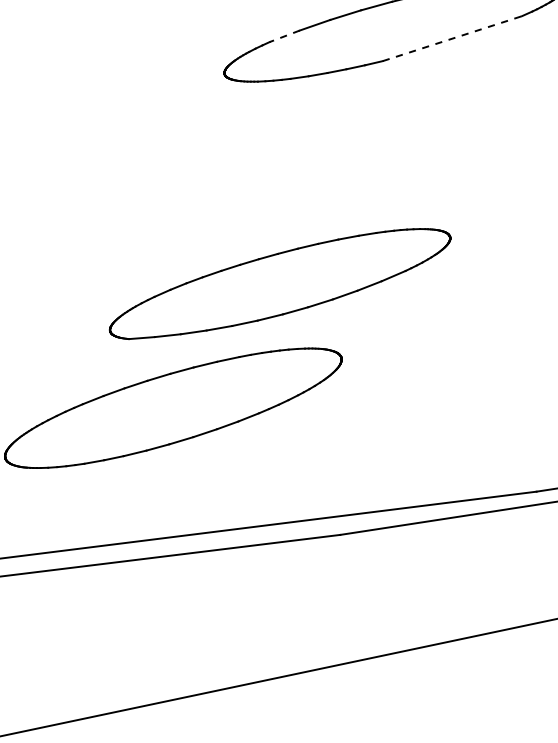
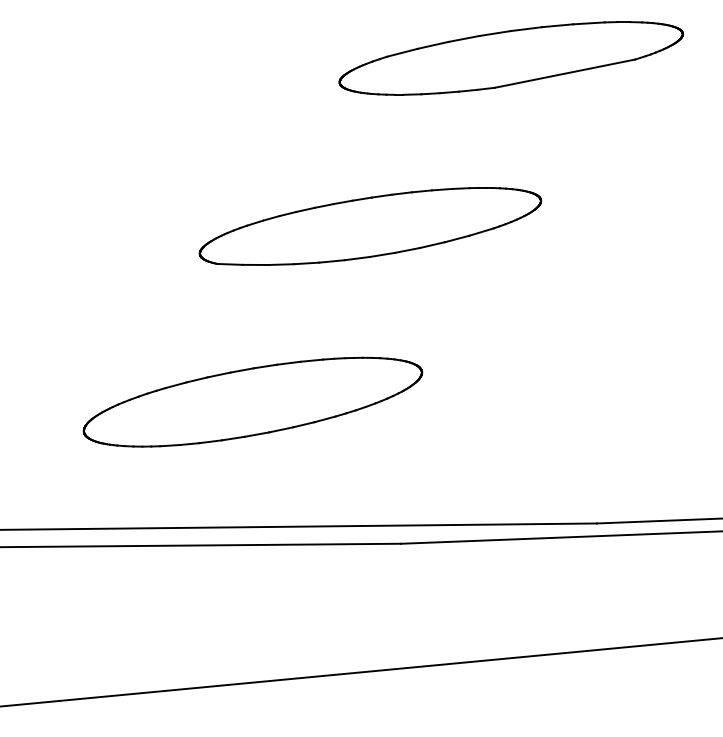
line: (284, 36) -> (402, 52), dashed -> solid
line: (452, 38) -> (565, 73), dashed -> solid
part: (280, 283) -> (370, 226), moved

